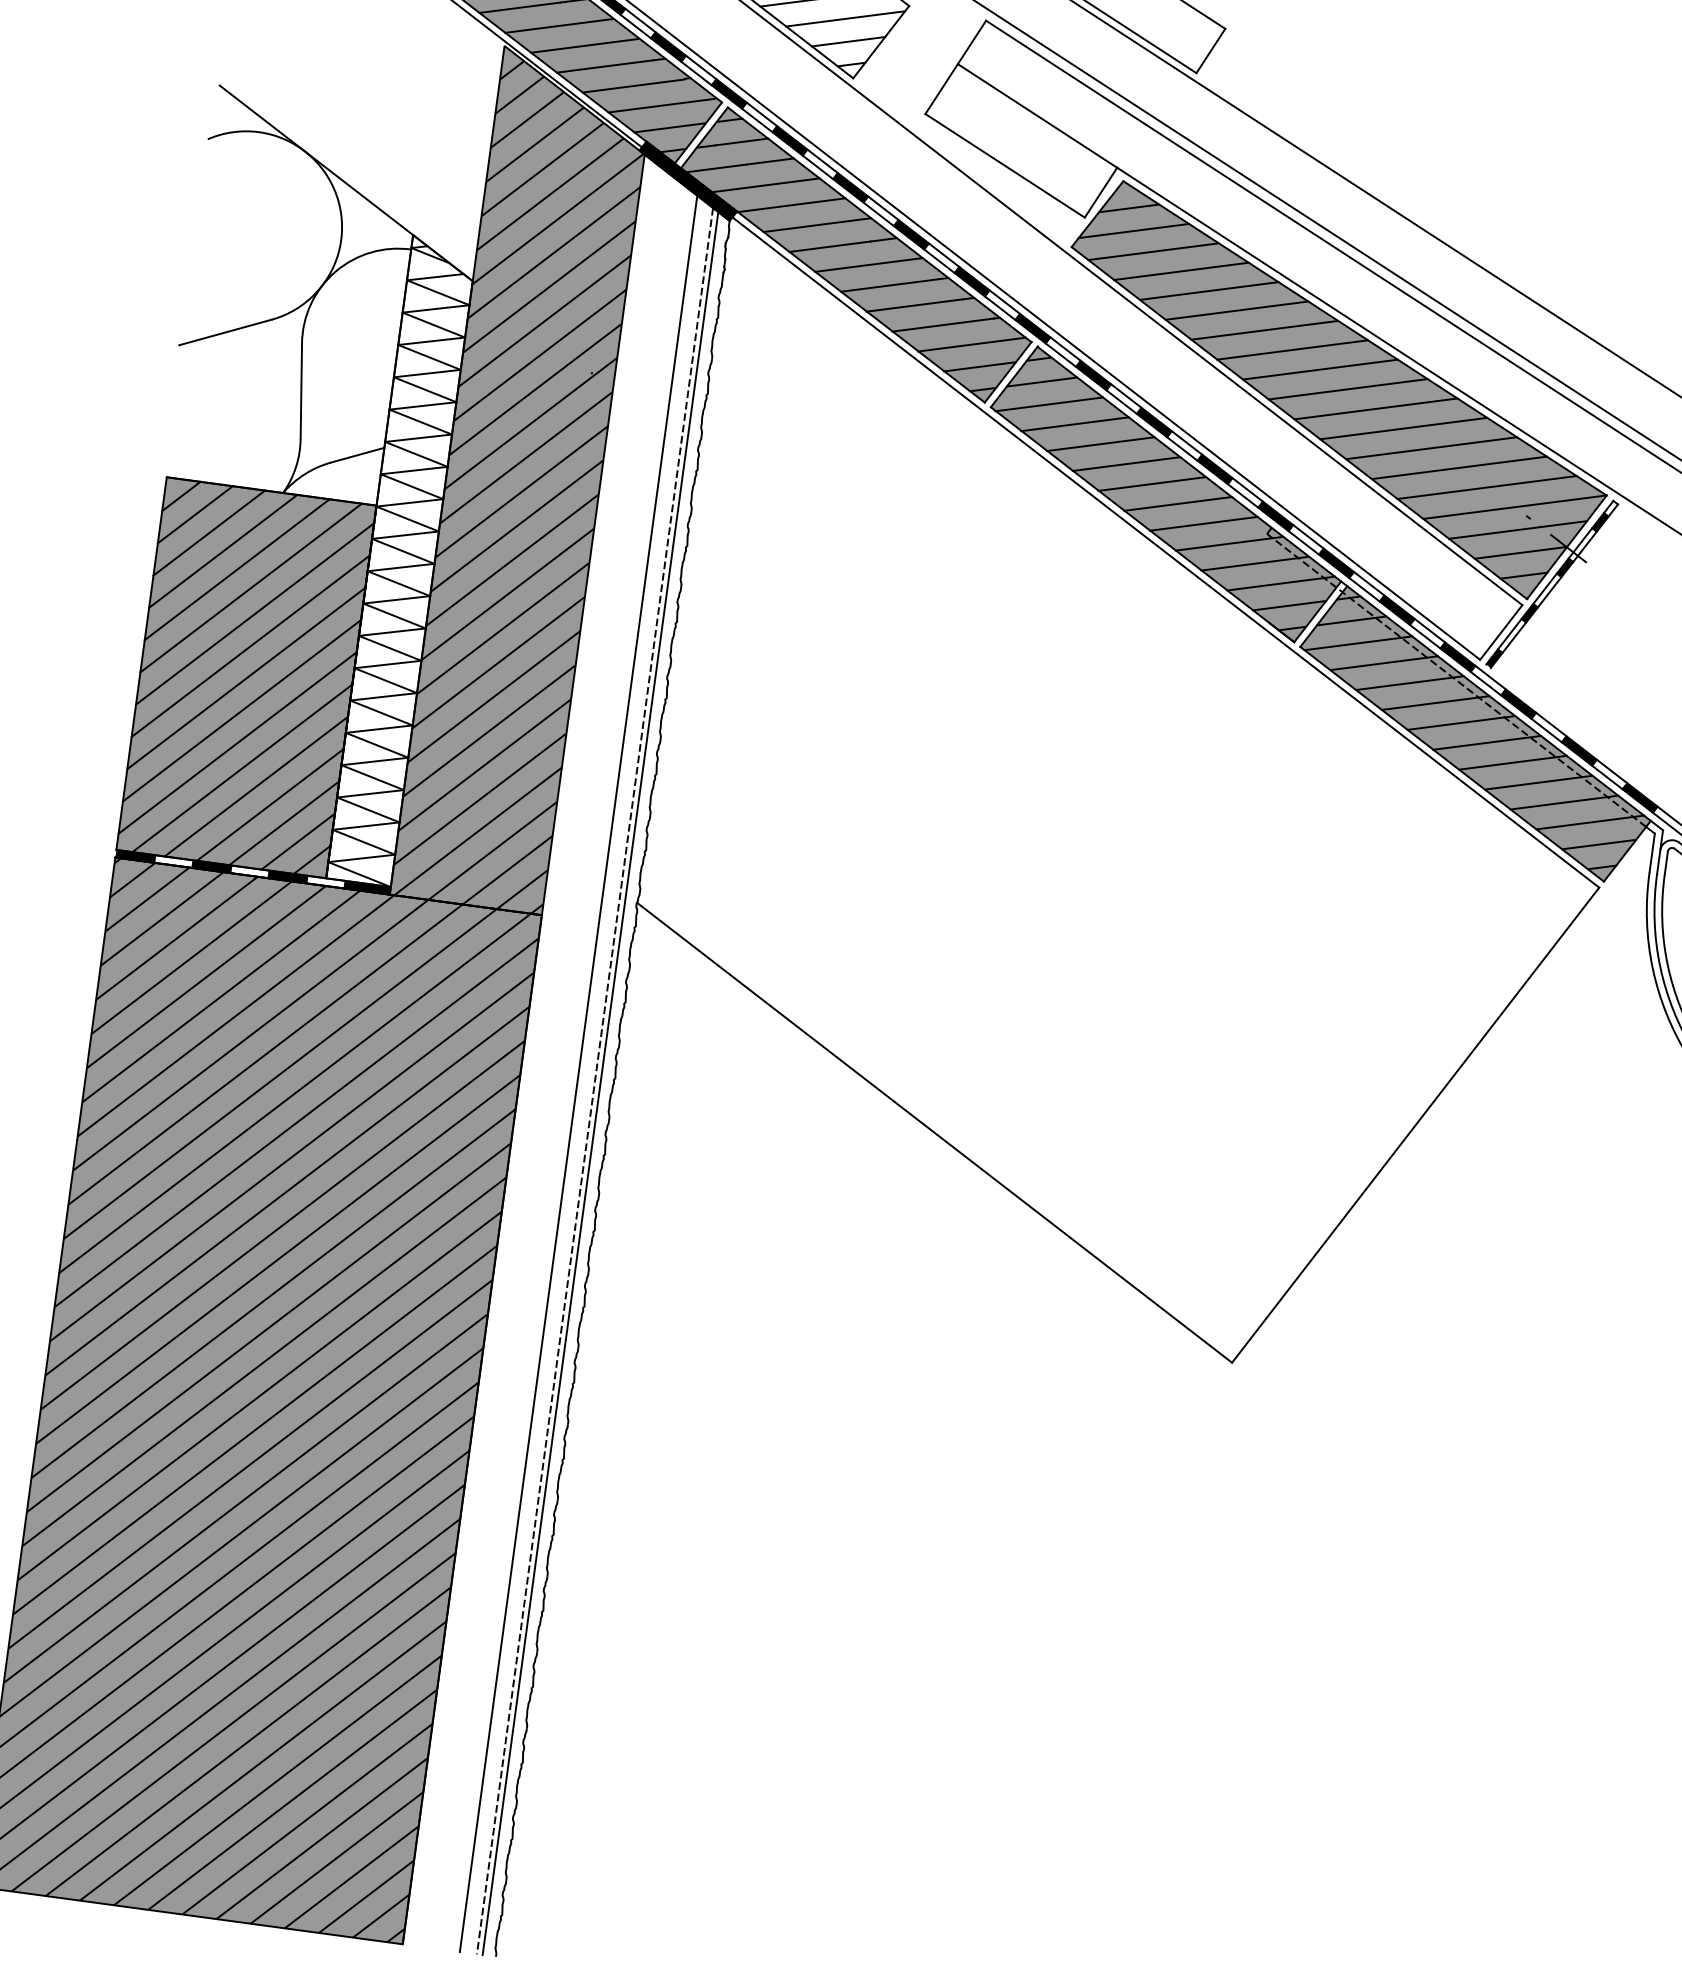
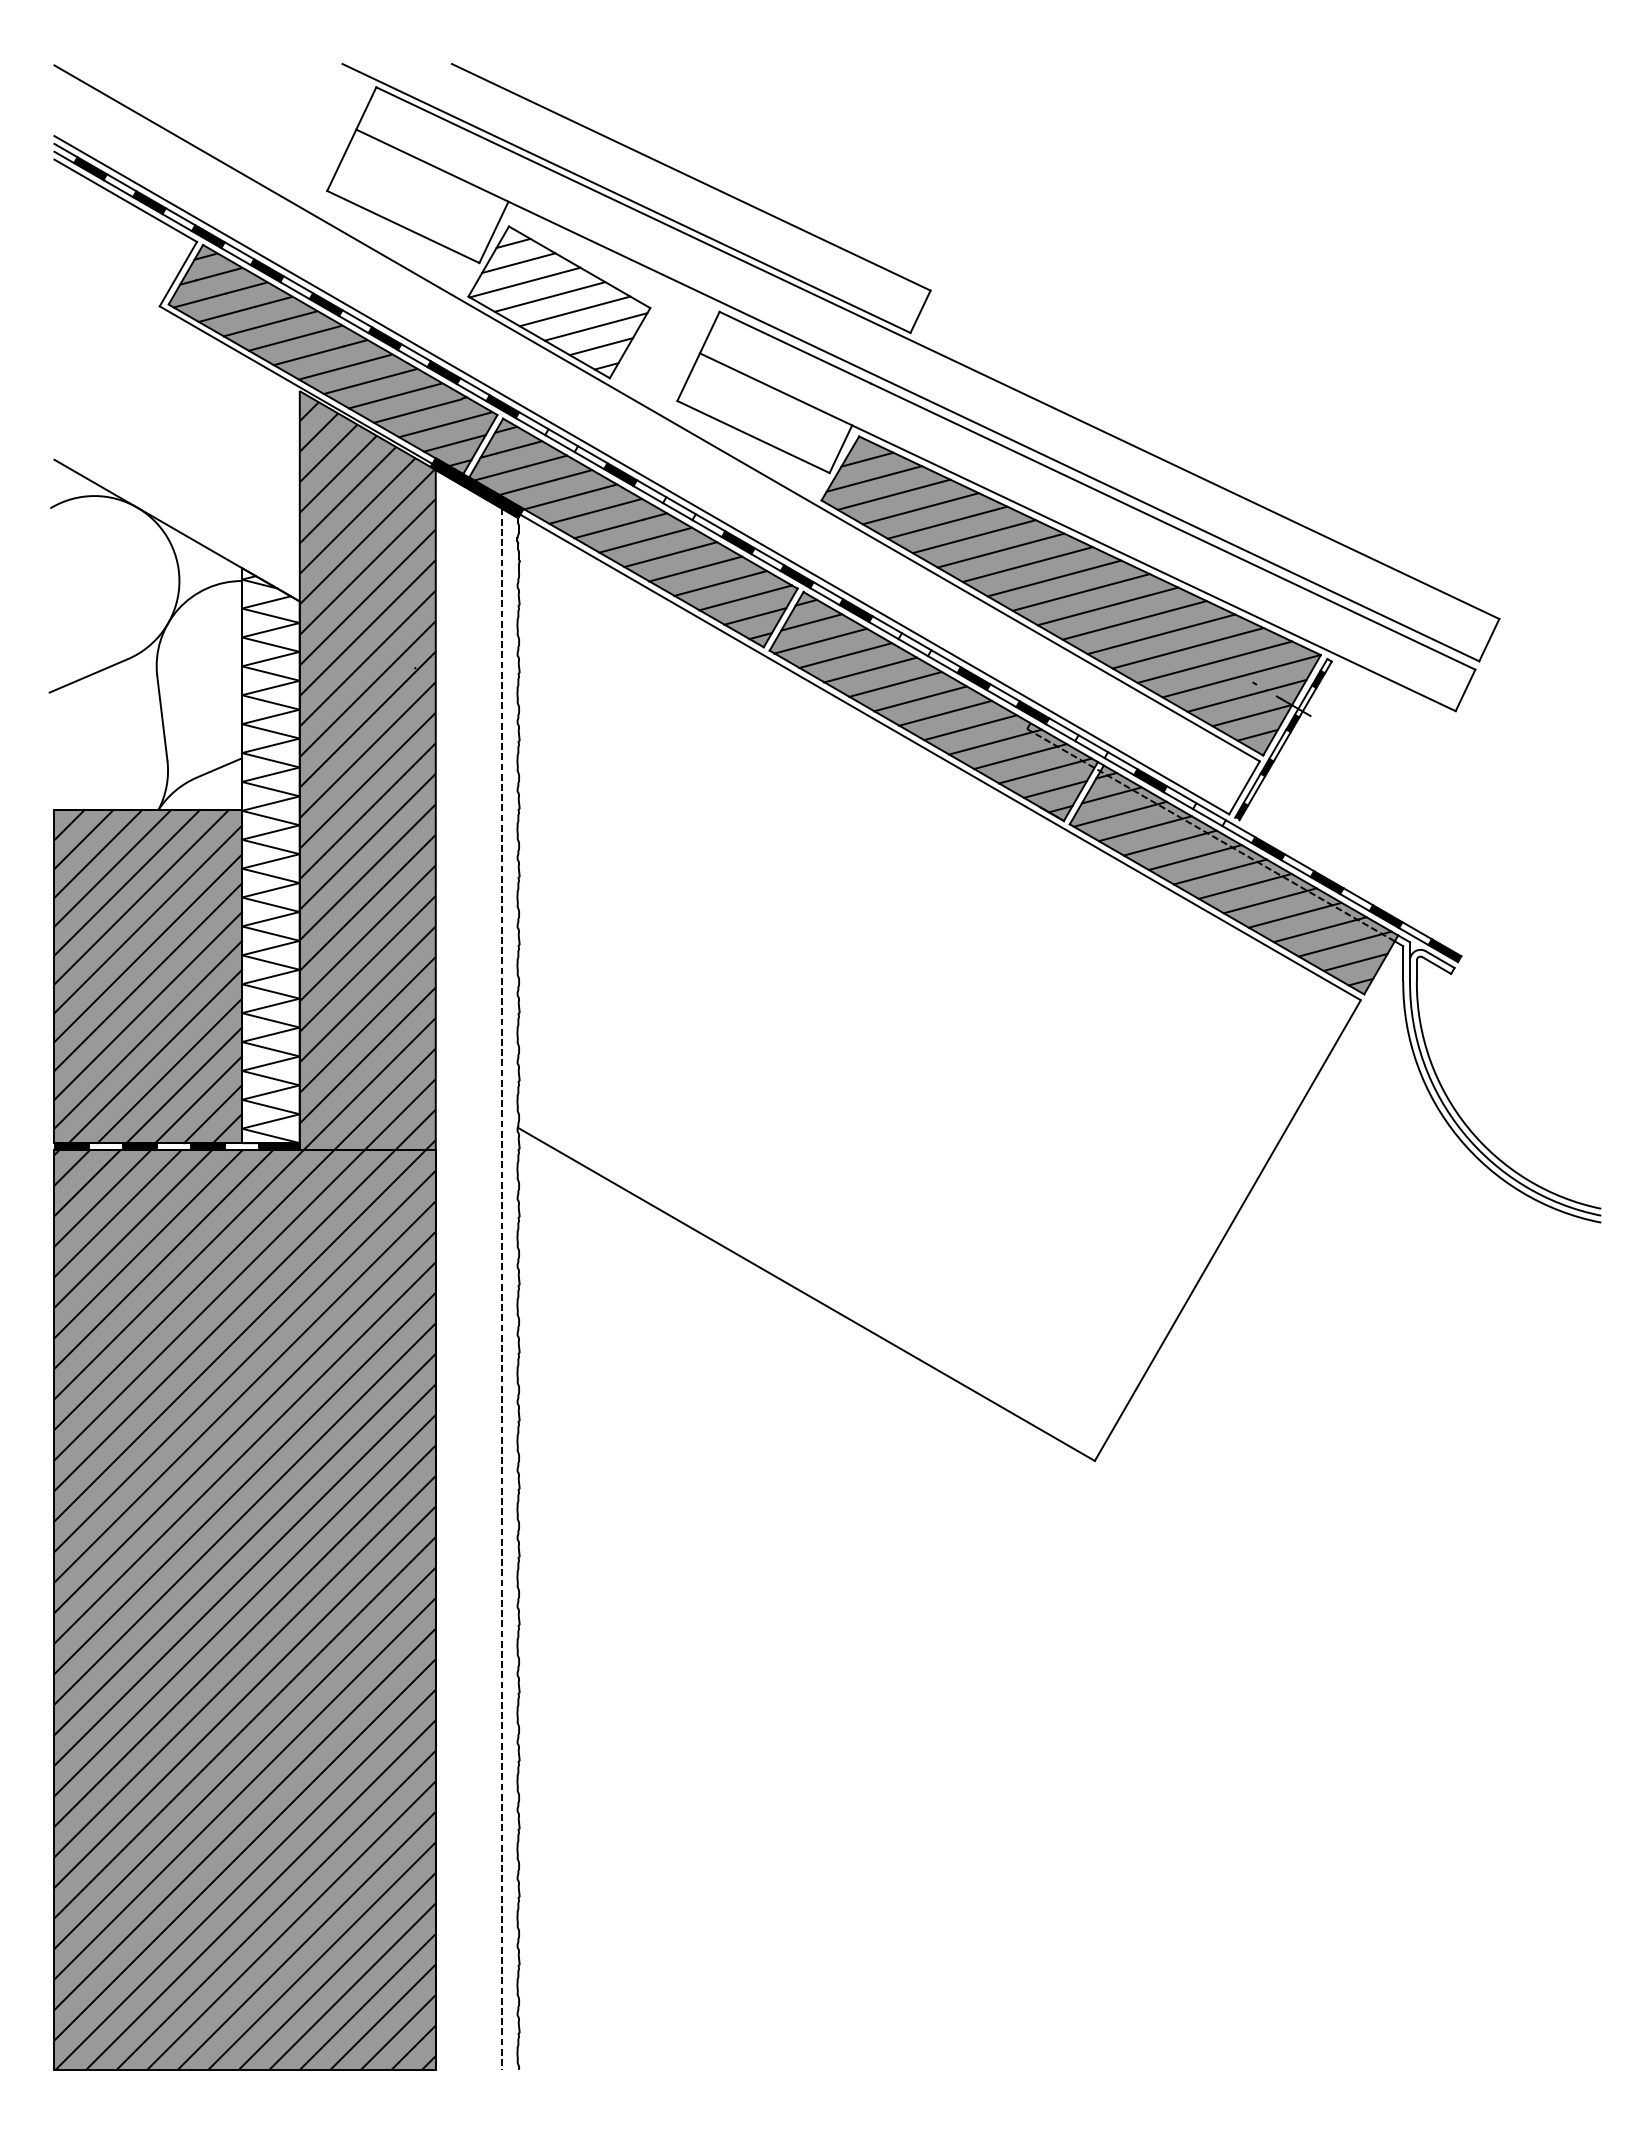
fill: (789, 140) -> (561, 440), removed
fill: (911, 234) -> (679, 508), removed
fill: (1153, 422) -> (914, 644), removed
fill: (1336, 563) -> (1091, 746), removed
fill: (1456, 656) -> (1208, 814), removed
line: (578, 1073) -> (486, 1284), removed
line: (600, 1083) -> (507, 1290), removed

